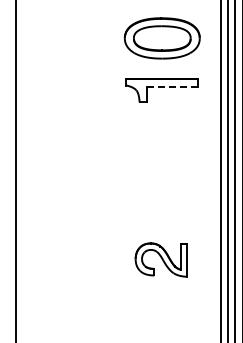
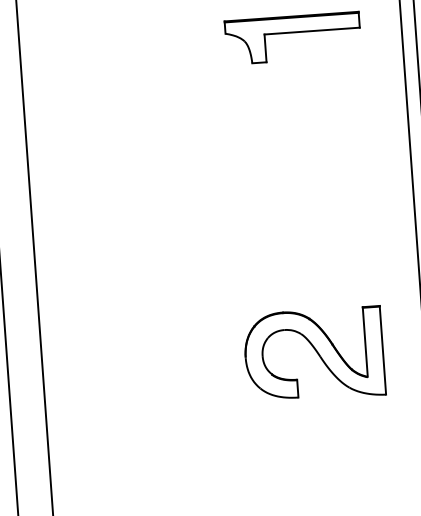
line: (172, 87) -> (311, 31), dashed -> solid
part: (160, 259) -> (312, 354), size x1.43

